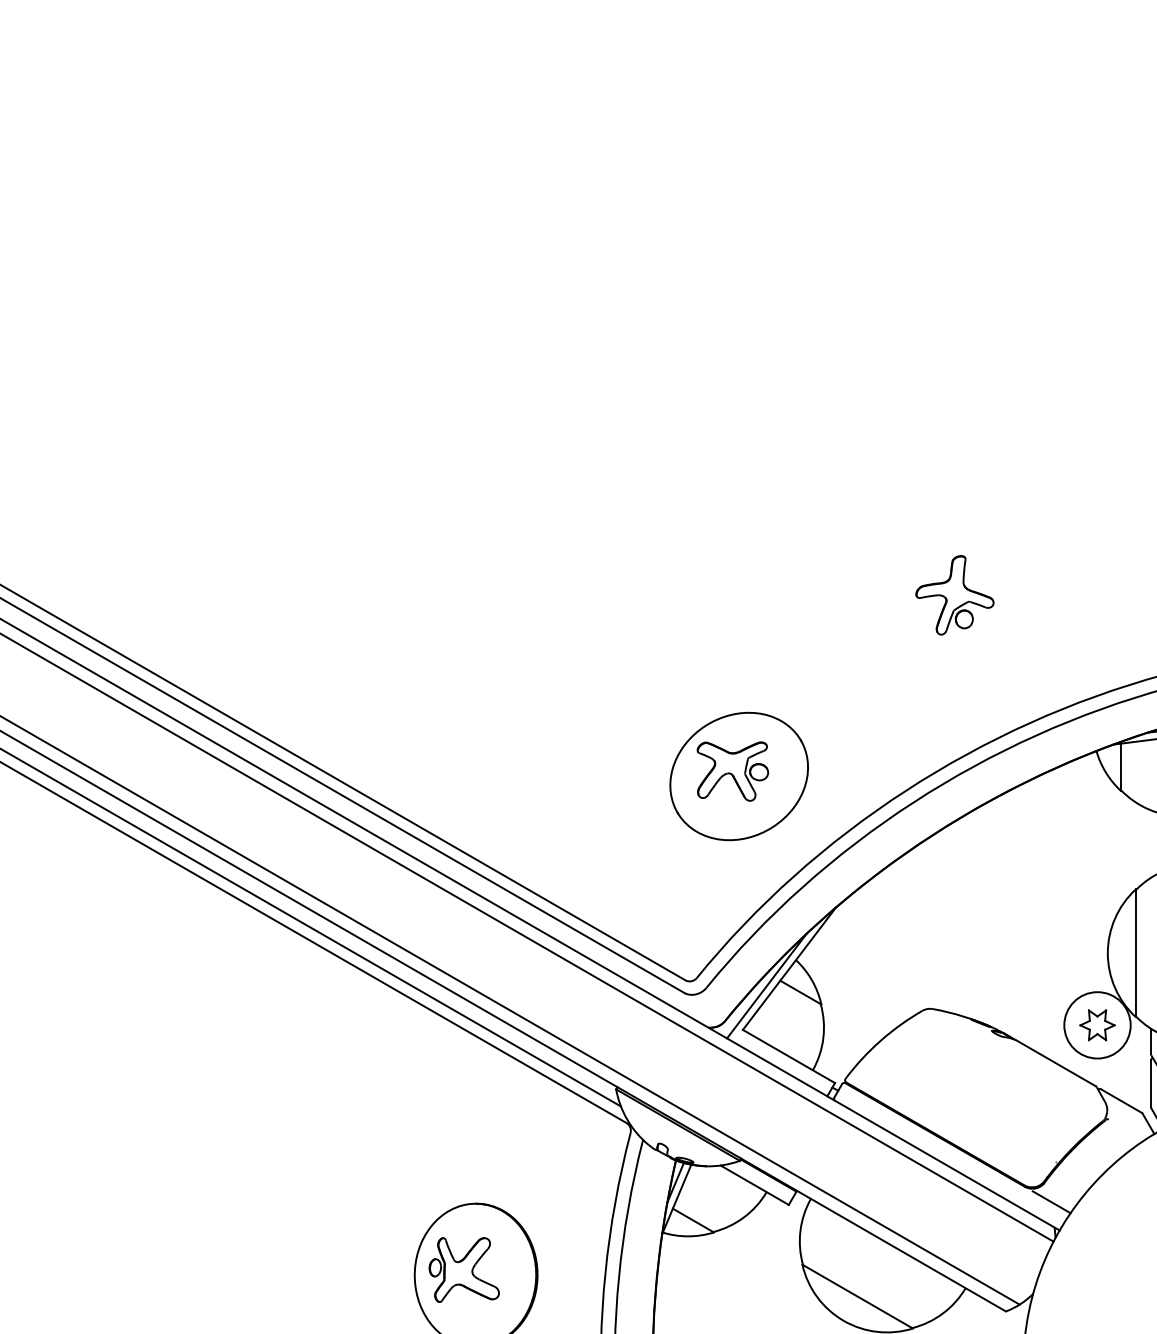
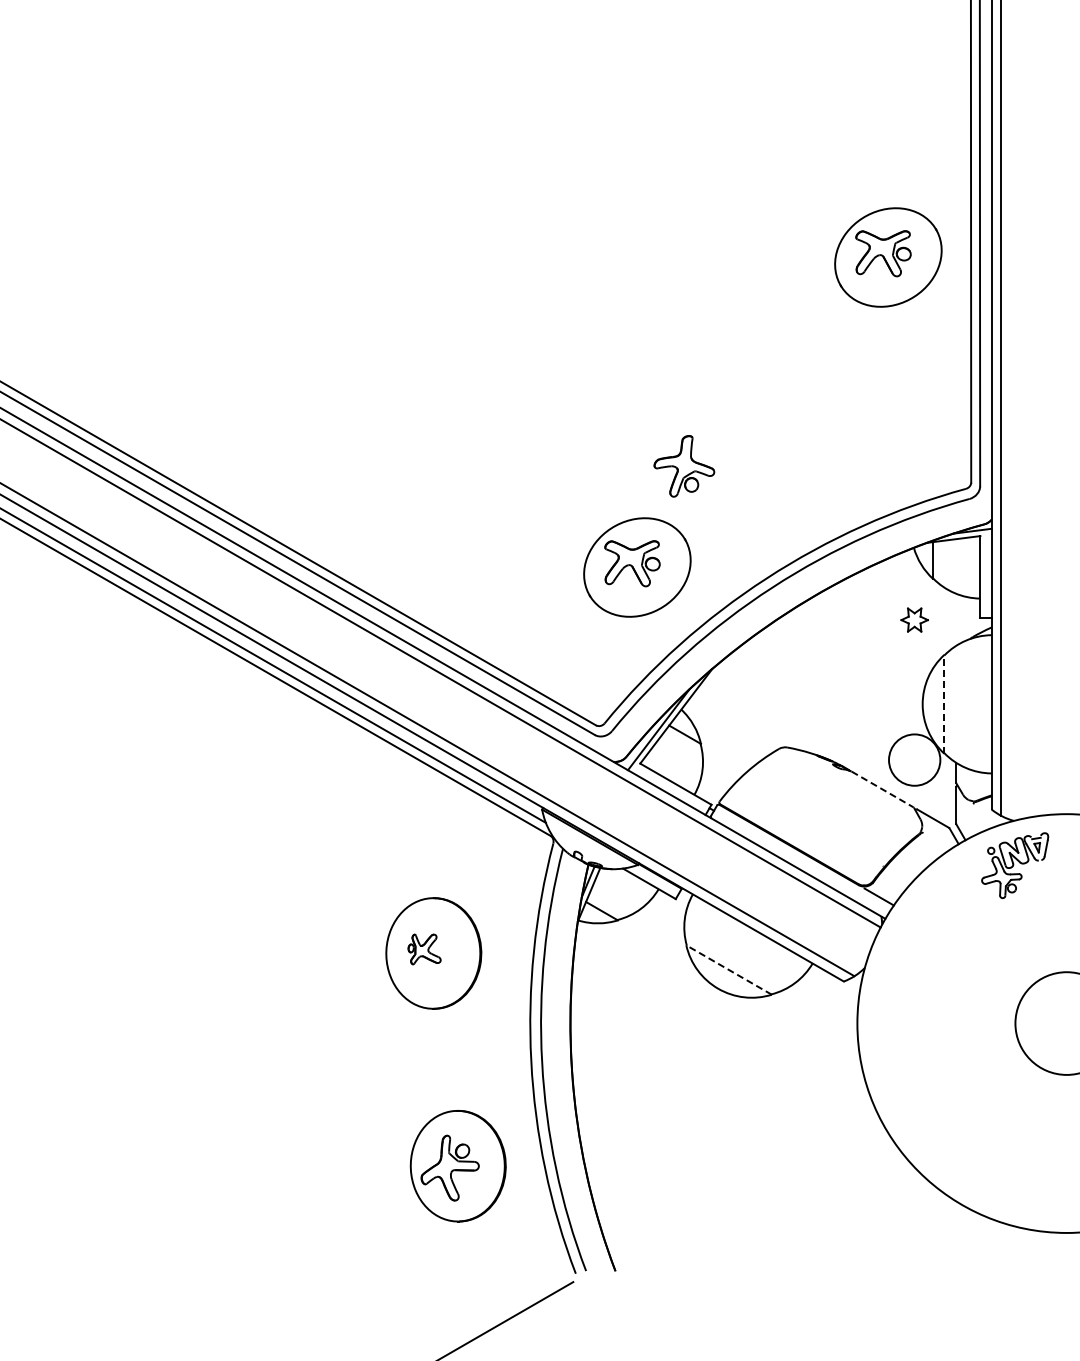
part: (1063, 375) -> (888, 257), added
part: (955, 595) -> (684, 466), moved
line: (1136, 952) -> (944, 703), solid -> dashed
part: (1097, 1024) -> (914, 619), moved
line: (1055, 1063) -> (882, 789), solid -> dashed
part: (464, 1270) -> (424, 949), size x0.6
line: (856, 1295) -> (728, 969), solid -> dashed

